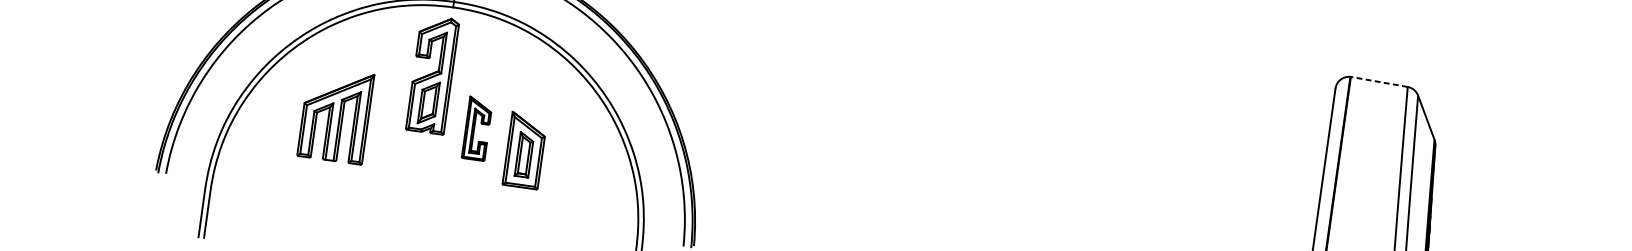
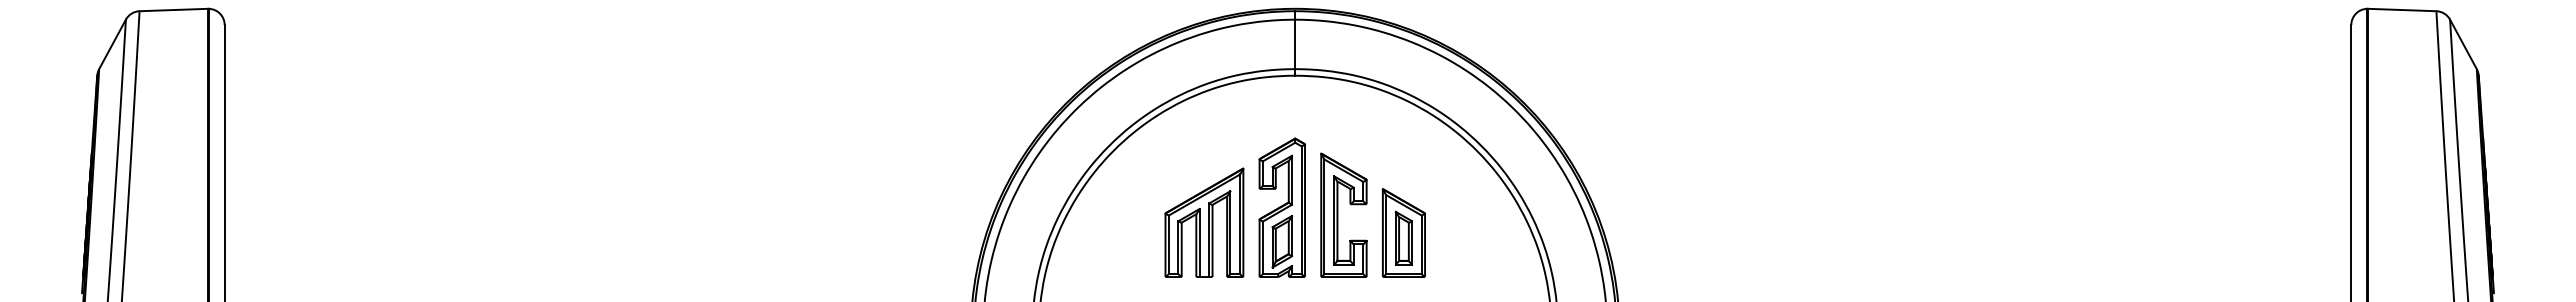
part: (432, 74) -> (1281, 207), moved
line: (1378, 82) -> (2401, 10), dashed -> solid
part: (335, 115) -> (1204, 222), moved
part: (477, 128) -> (1343, 214), size x1.67

